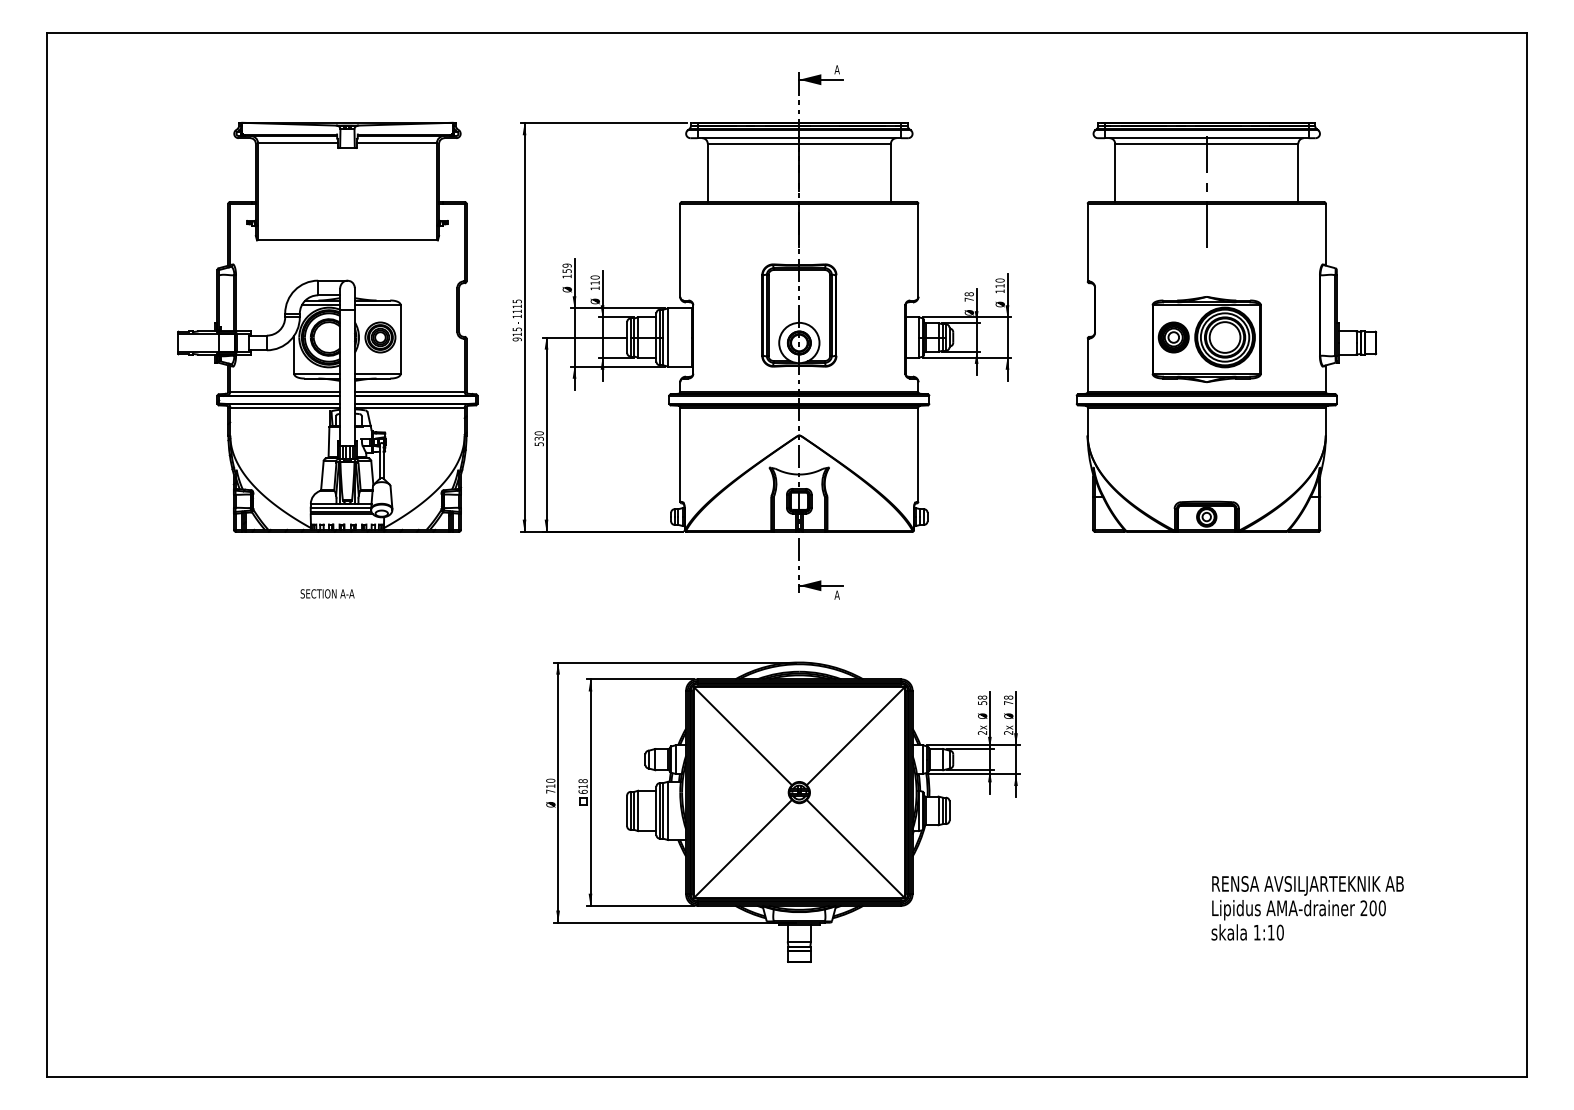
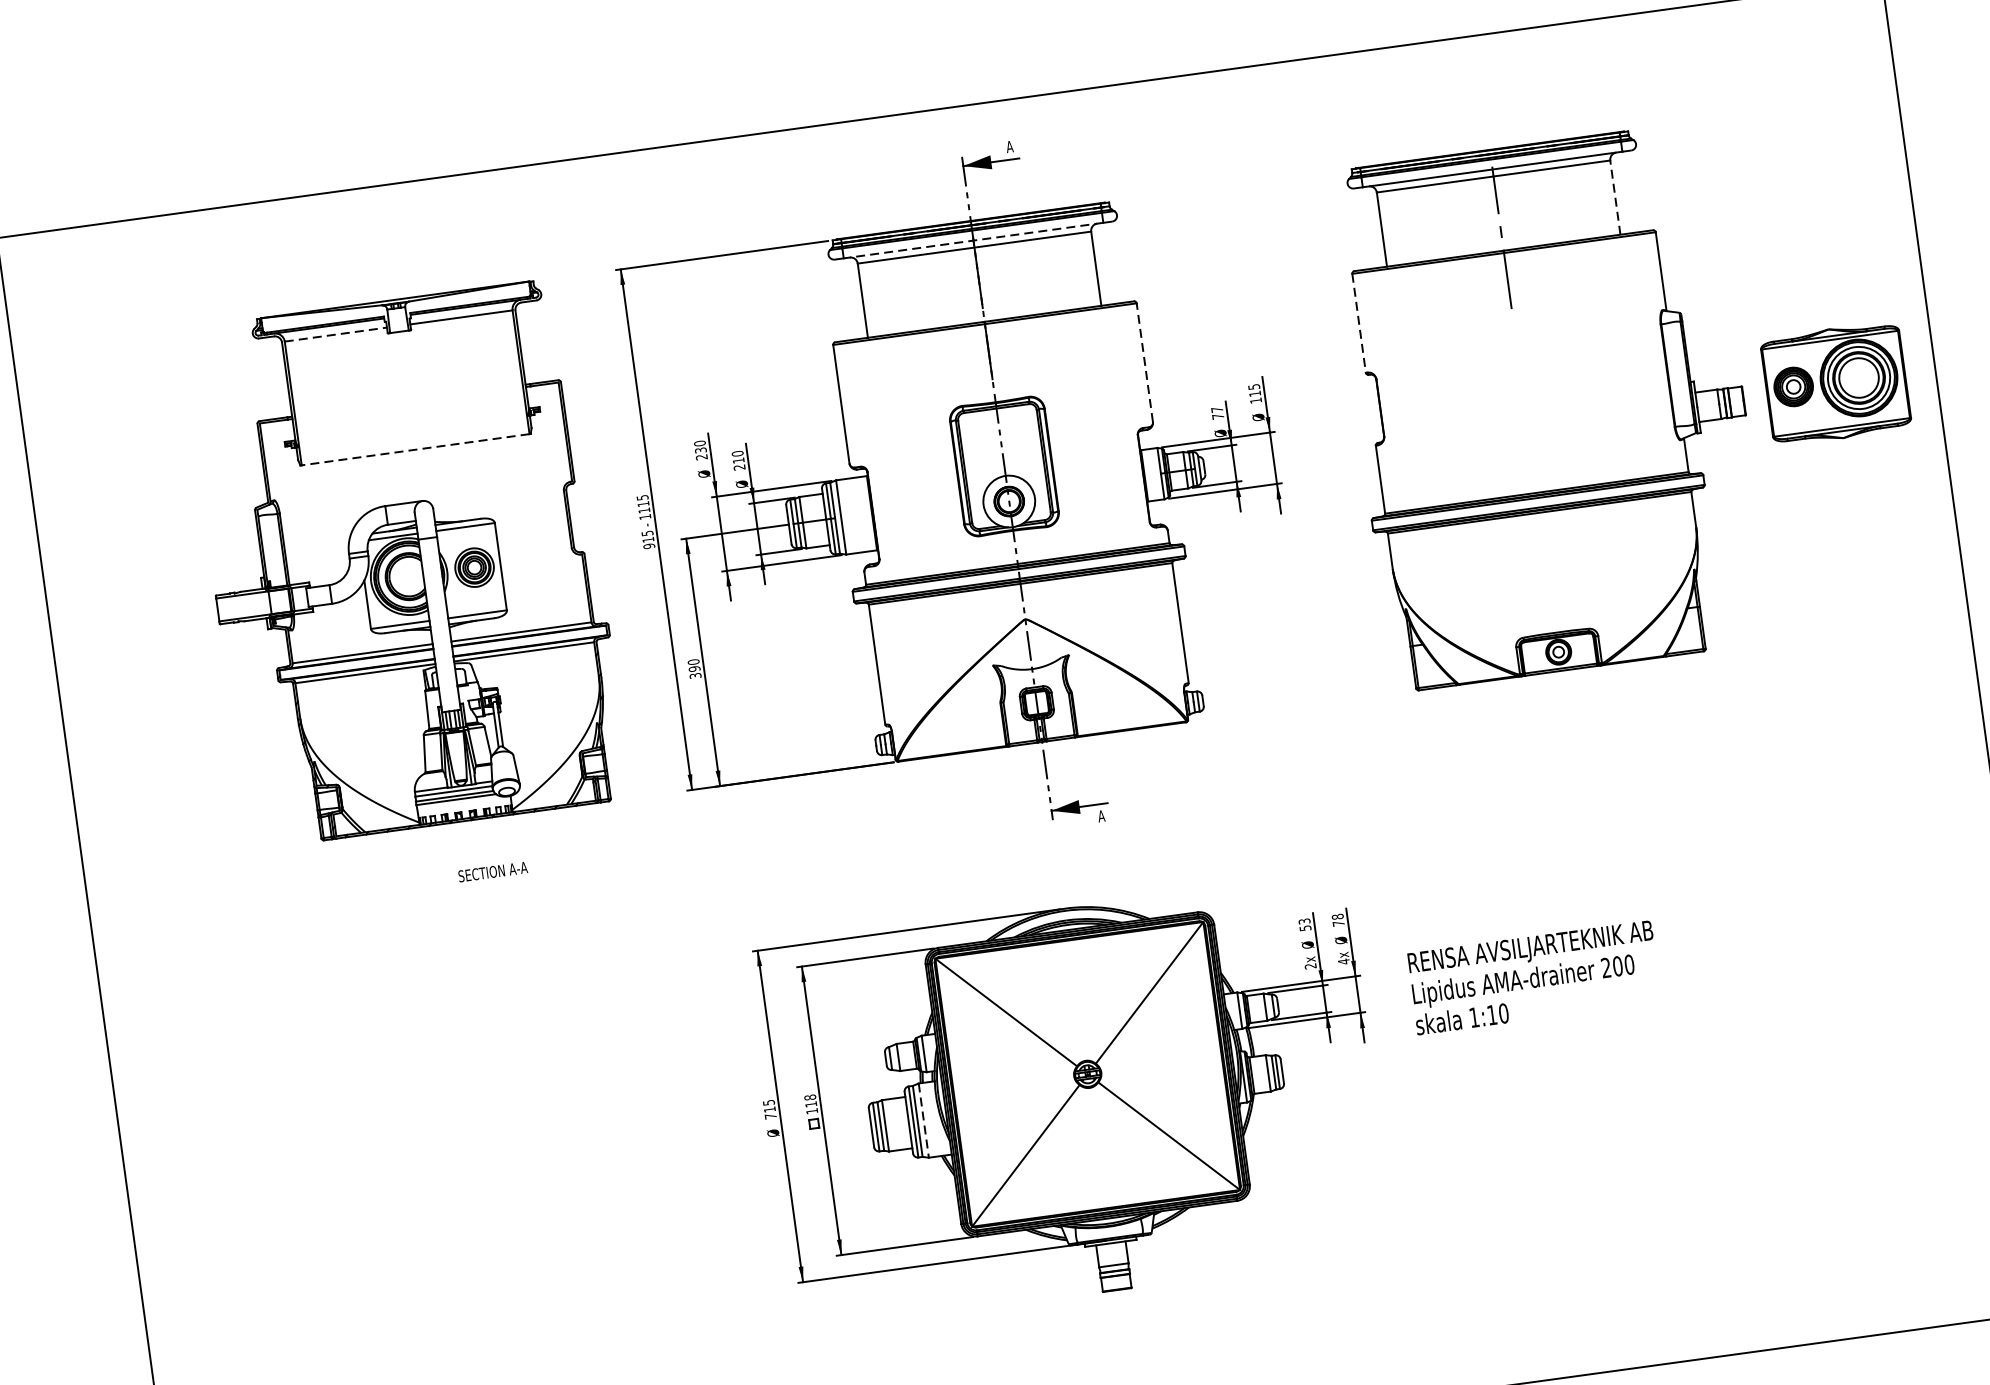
line: (799, 138) -> (973, 240), solid -> dashed
line: (298, 143) -> (336, 334), solid -> dashed
line: (1298, 172) -> (1615, 197), solid -> dashed
line: (346, 240) -> (414, 449), solid -> dashed
line: (1087, 242) -> (1358, 323), solid -> dashed
line: (918, 250) -> (1144, 362), solid -> dashed
text: (566, 270) -> (699, 449), 159 -> 230
text: (999, 280) -> (1253, 386), 110 -> 115
text: (594, 288) -> (738, 467), 110 -> 210
text: (968, 294) -> (1216, 410), 78 -> 77
part: (1206, 339) -> (1835, 383), moved
text: (538, 440) -> (693, 671), 530 -> 390
text: (327, 593) -> (492, 871), moved
text: (982, 697) -> (1304, 921), 58 -> 53
text: (1008, 732) -> (1343, 961), 2x -> 4x
text: (550, 780) -> (768, 1102), 710 -> 715
text: (582, 791) -> (811, 1110), 618 -> 118
line: (668, 811) -> (924, 1121), solid -> dashed
text: (1307, 908) -> (1534, 978), moved

